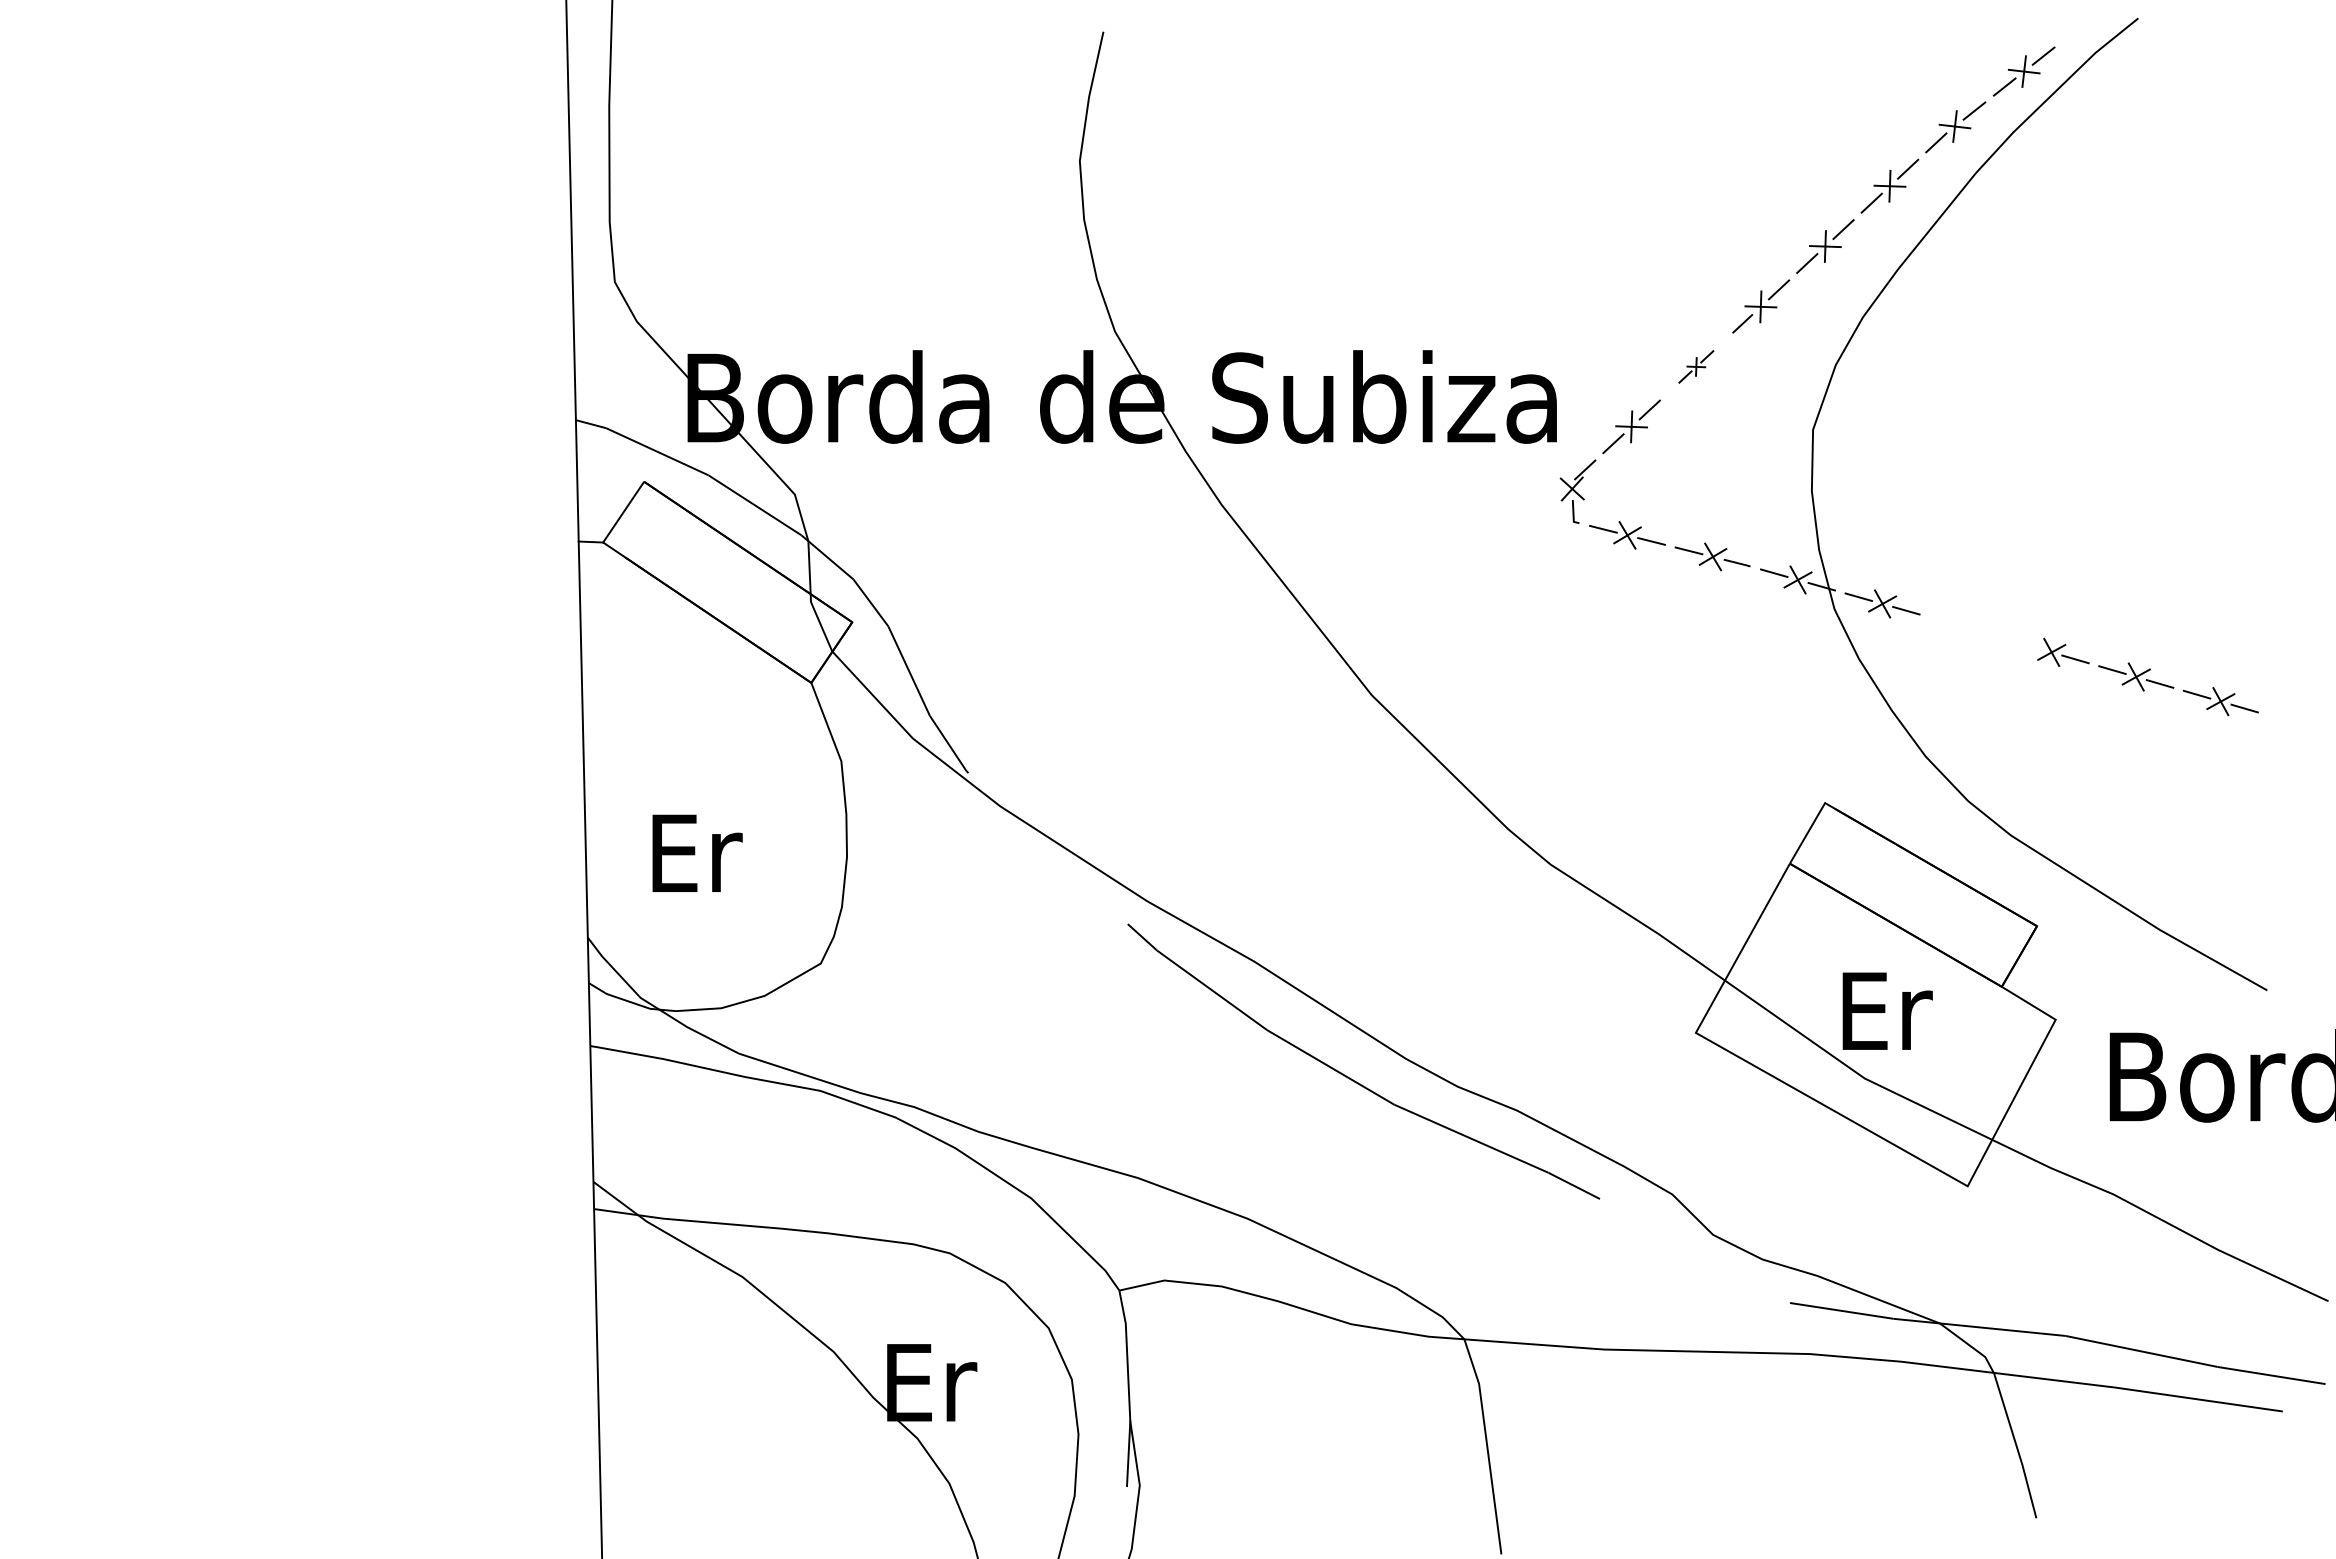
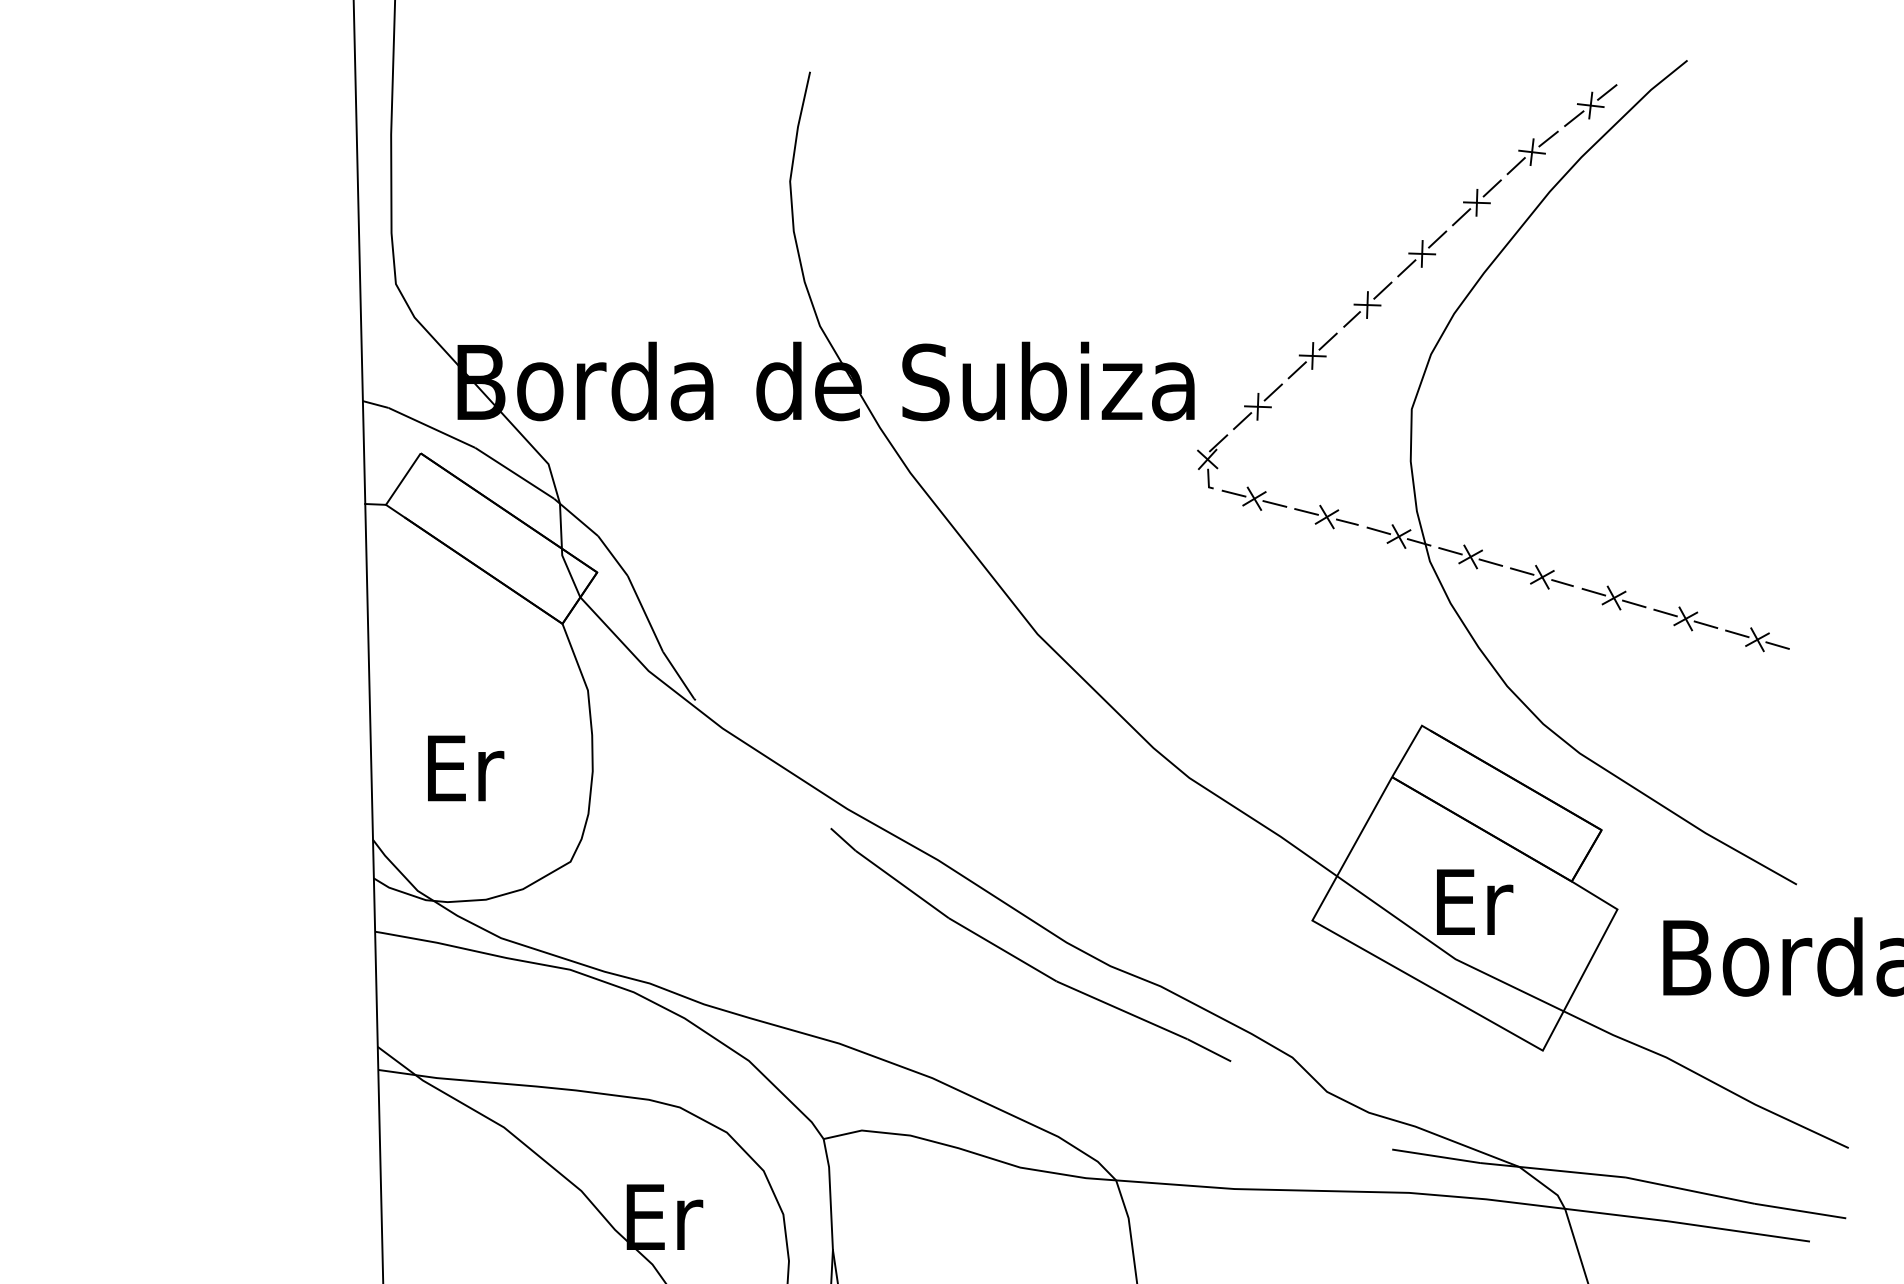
part: (1696, 366) -> (1312, 355), size x1.67
part: (1966, 627) -> (1541, 576), added
line: (2027, 645) -> (1593, 592), added

